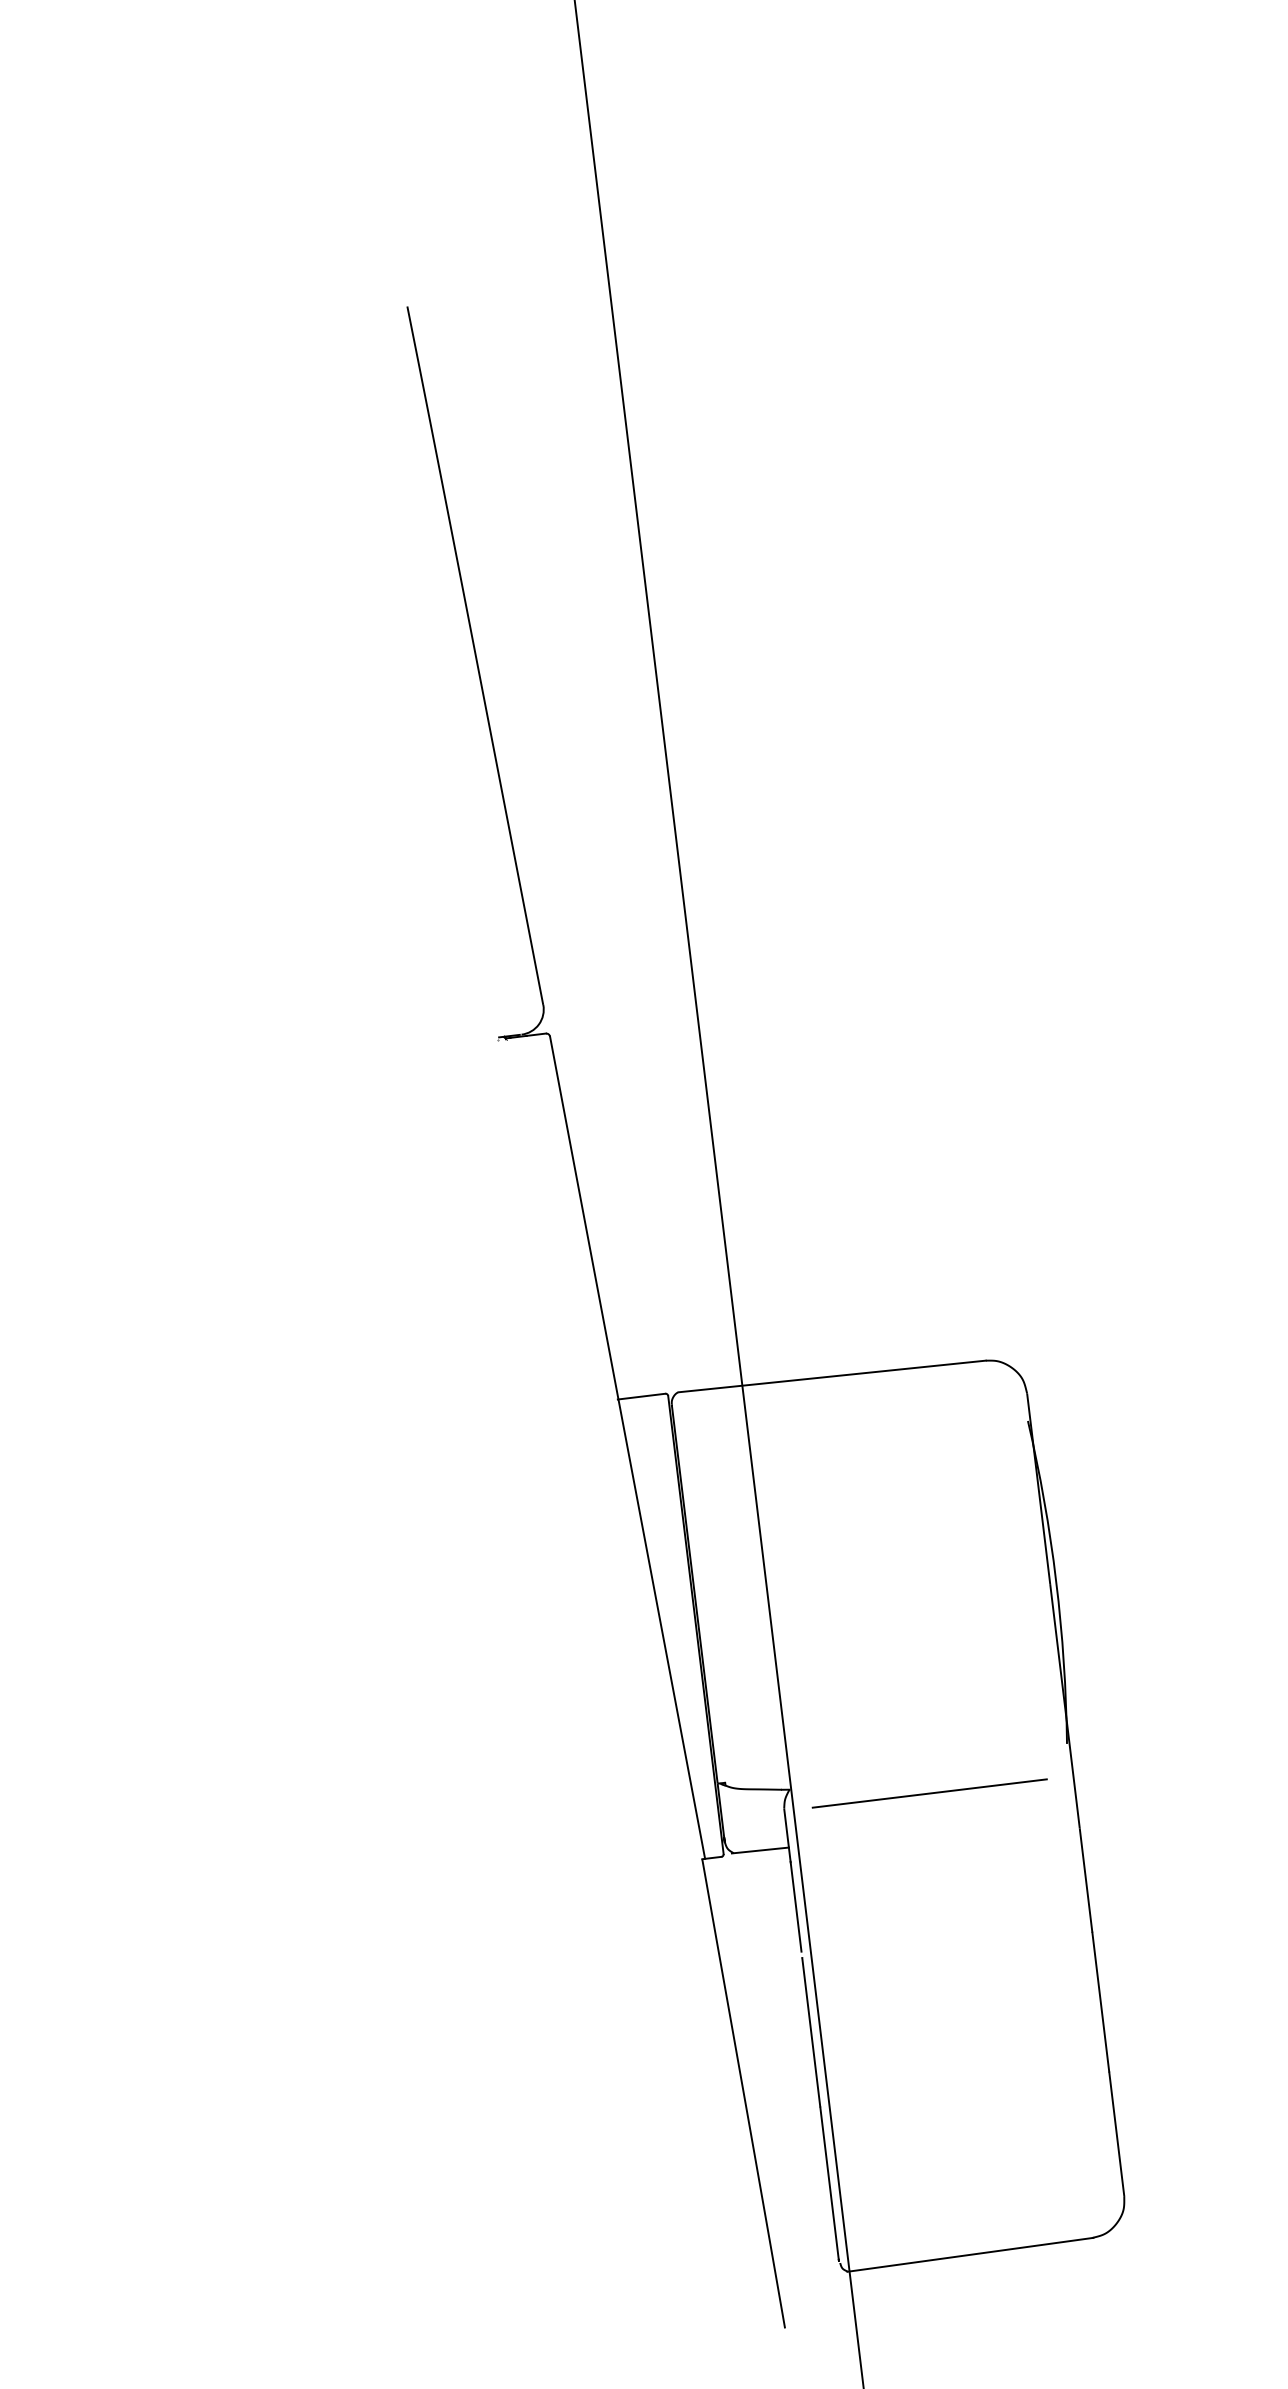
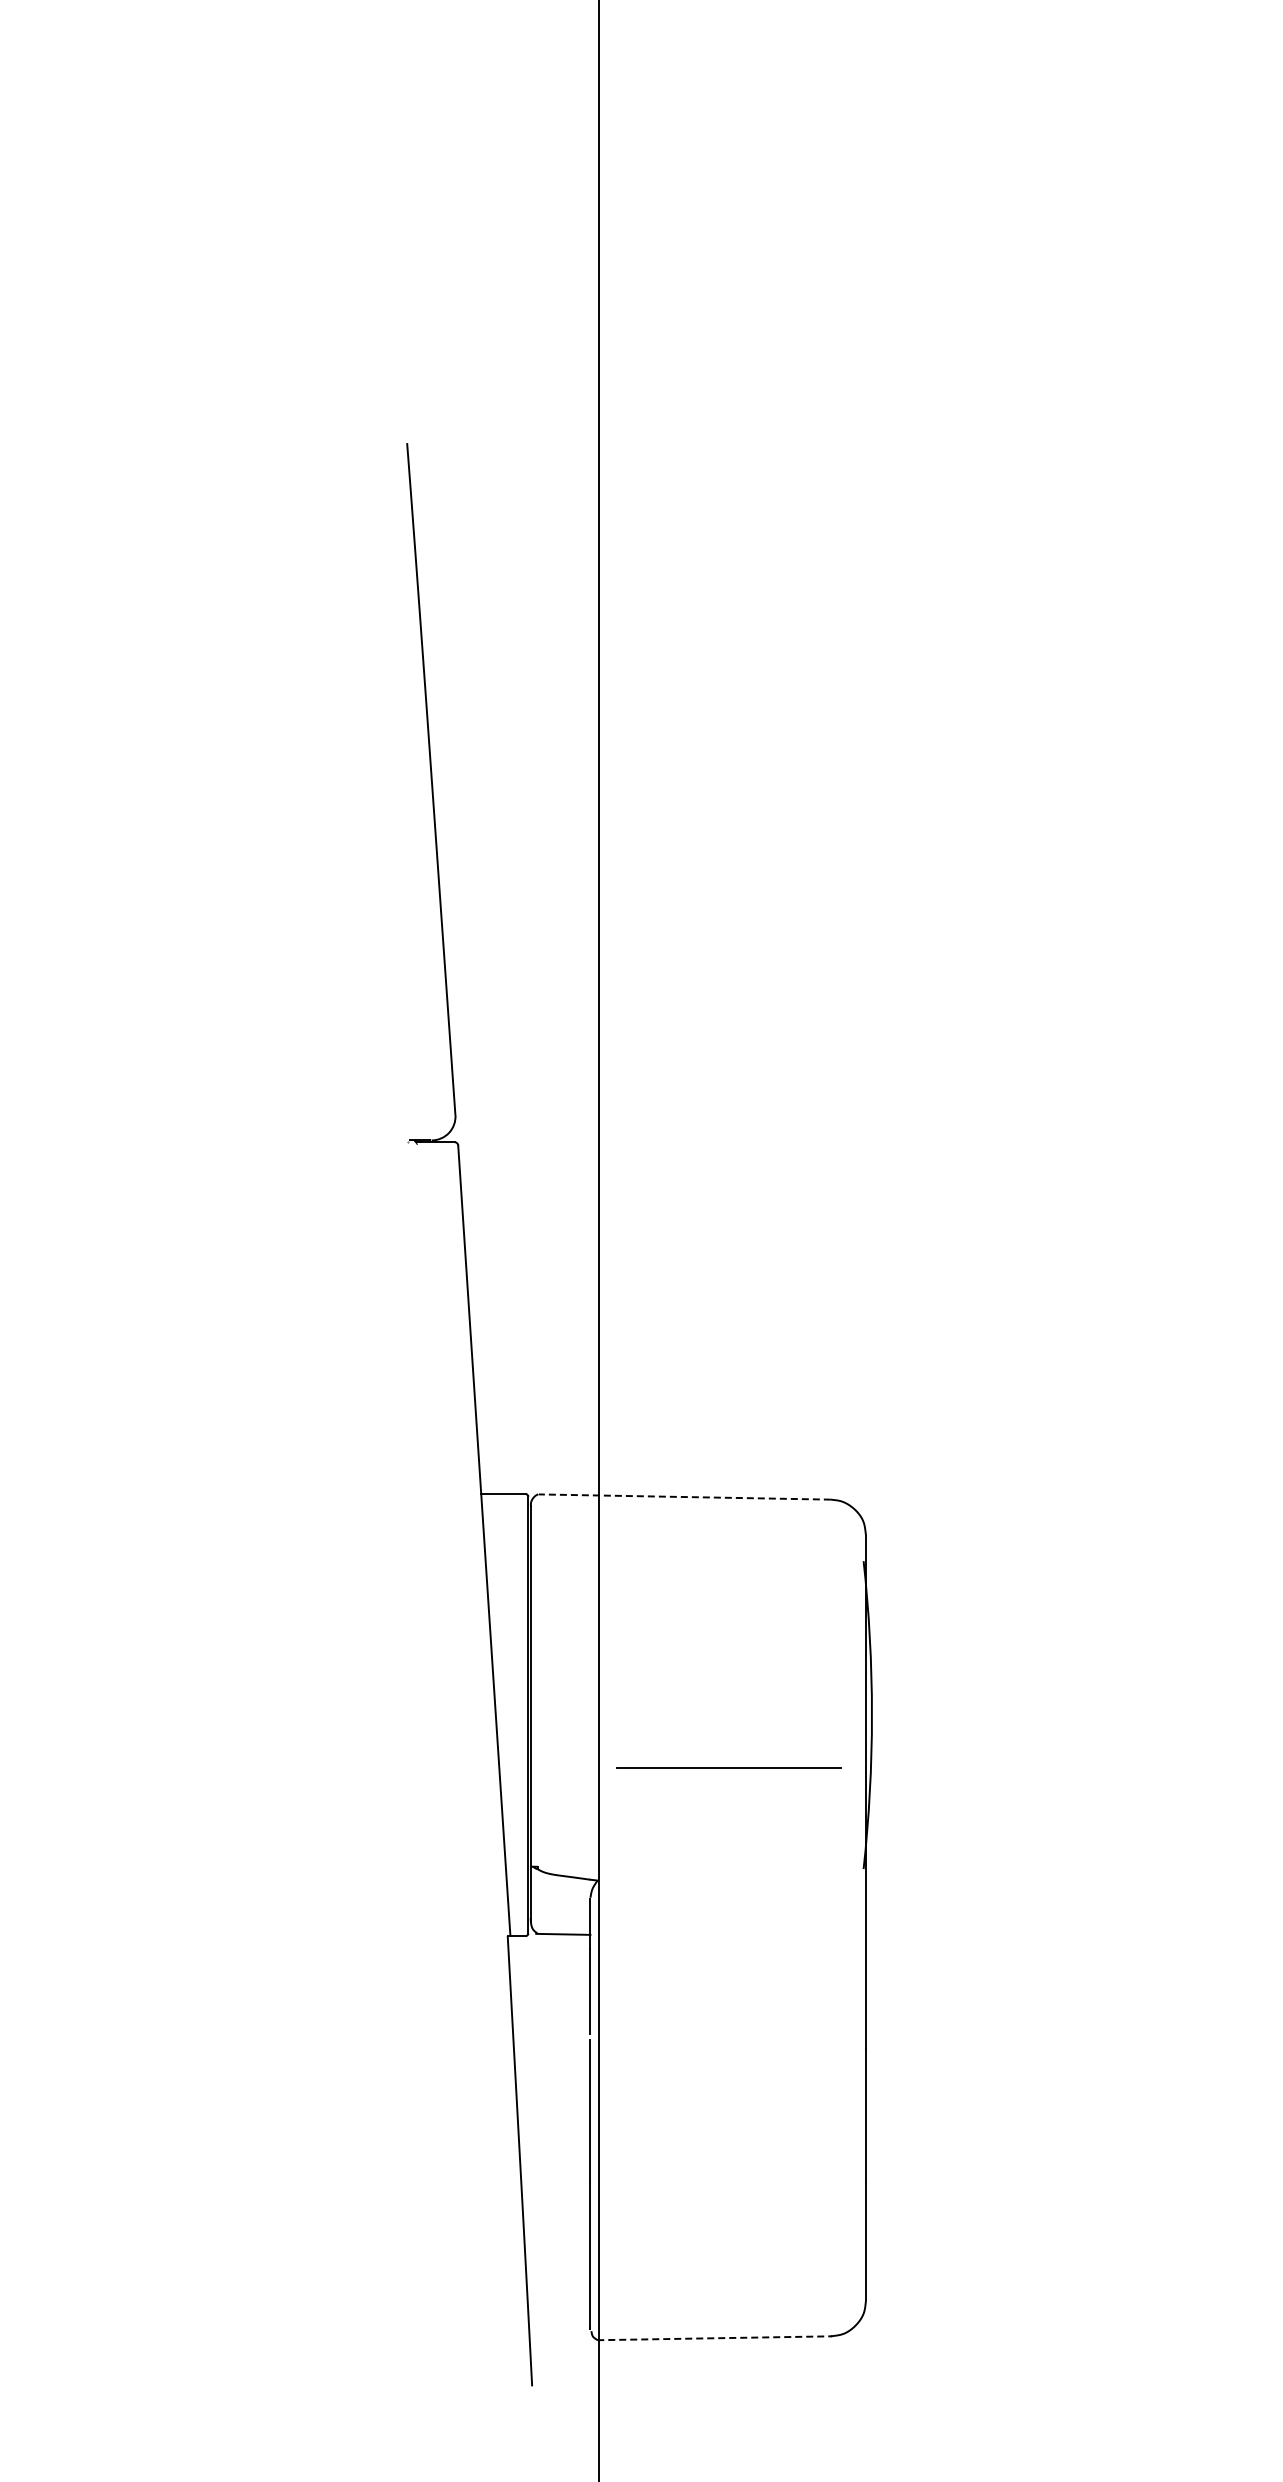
line: (832, 1376) -> (684, 1497), solid -> dashed
line: (929, 1792) -> (728, 1767), moved
line: (970, 2255) -> (714, 2338), solid -> dashed

